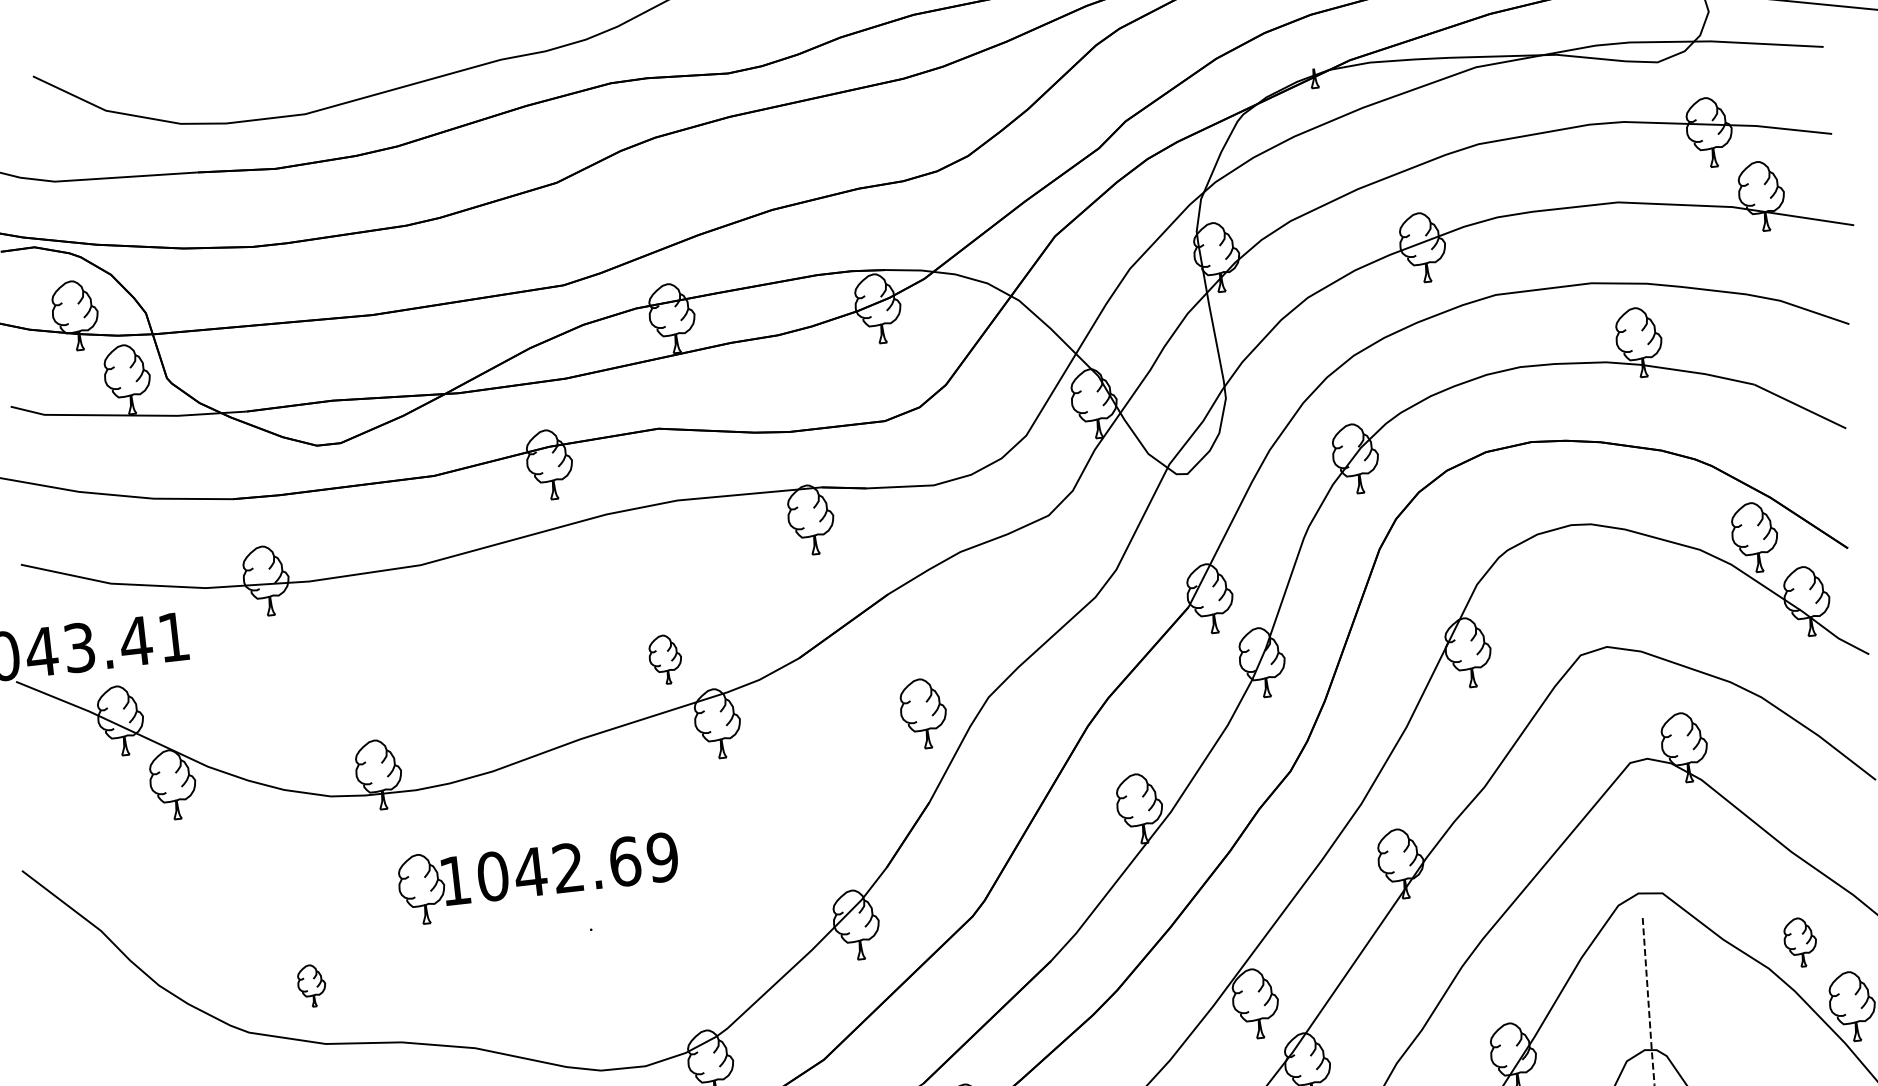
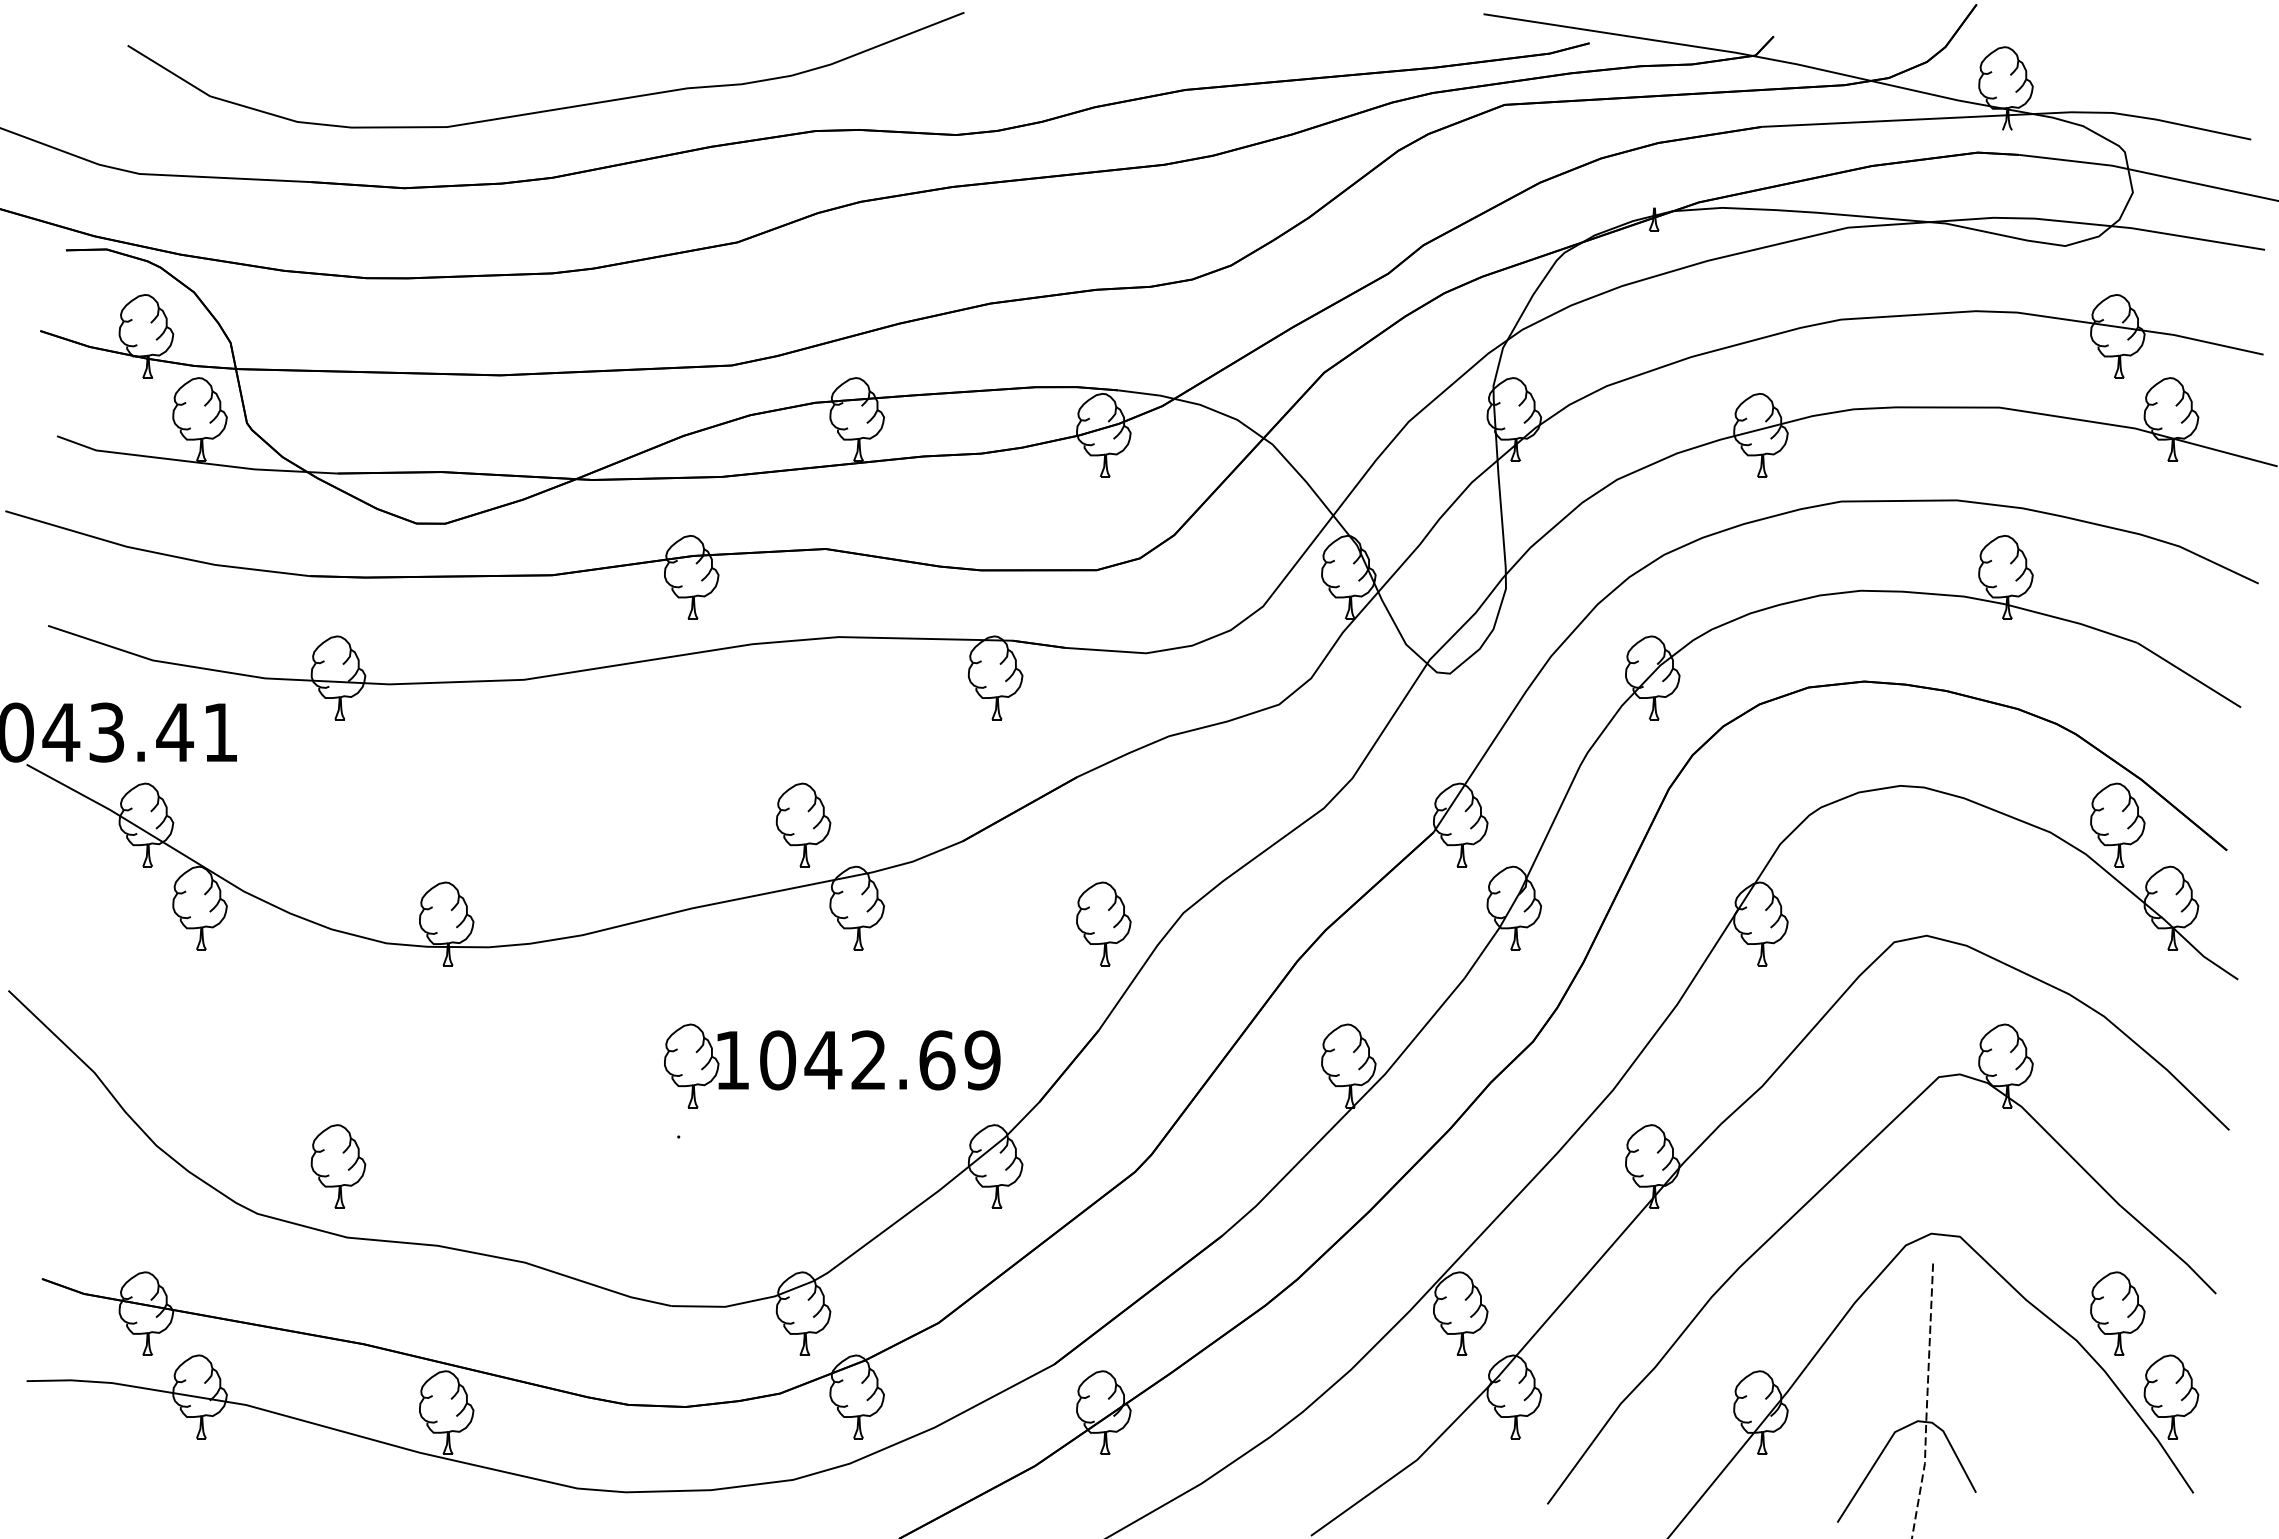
part: (665, 659) -> (803, 824), size x1.43
part: (538, 875) -> (832, 1065), moved
part: (1800, 942) -> (2117, 1313), size x1.43
part: (311, 985) -> (338, 1166), size x1.67

